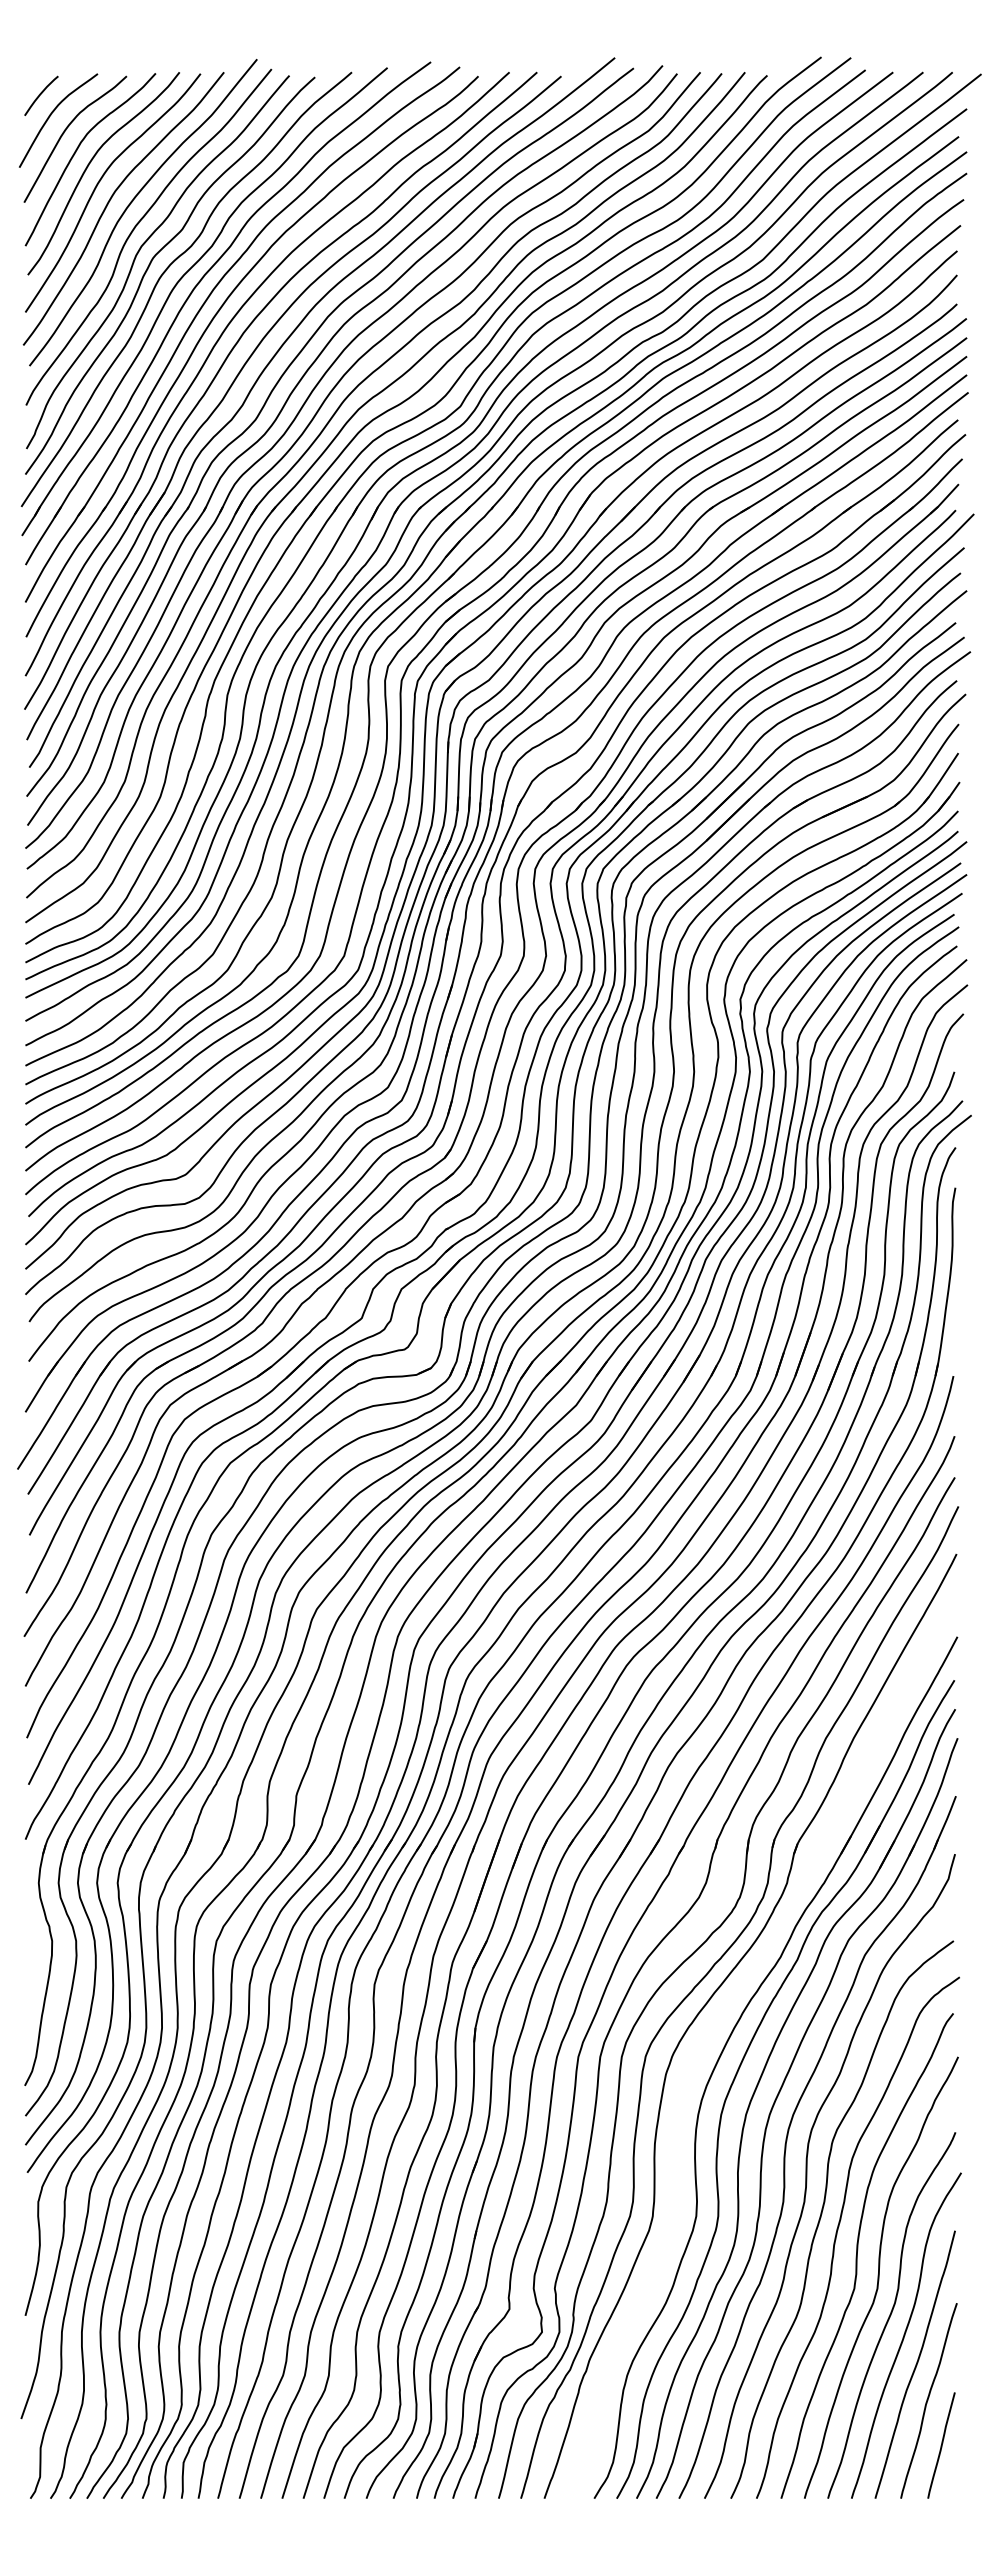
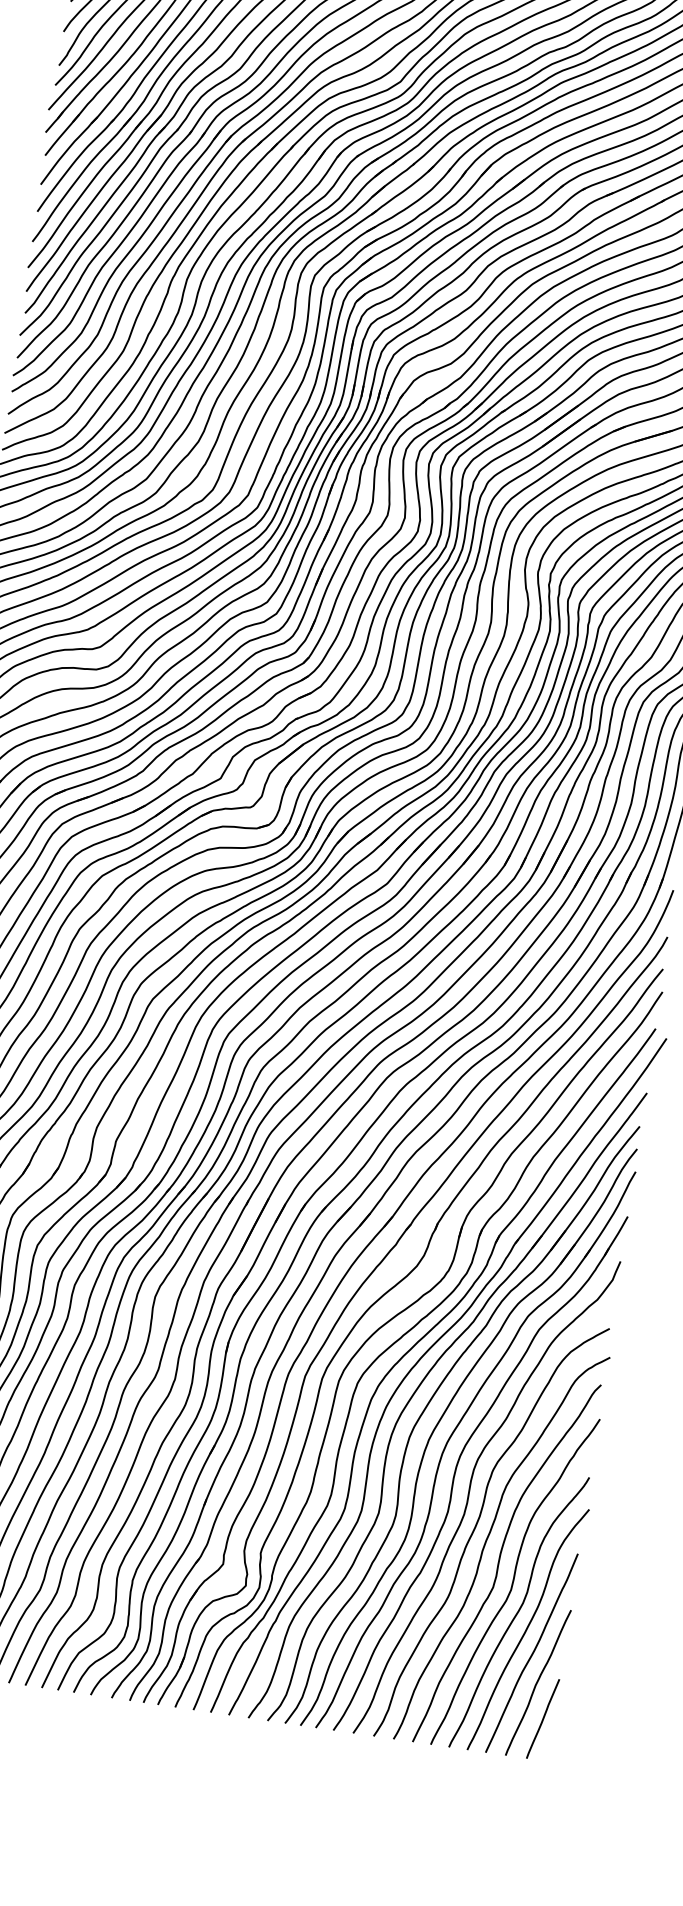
part: (730, 2001) -> (429, 1350), added

